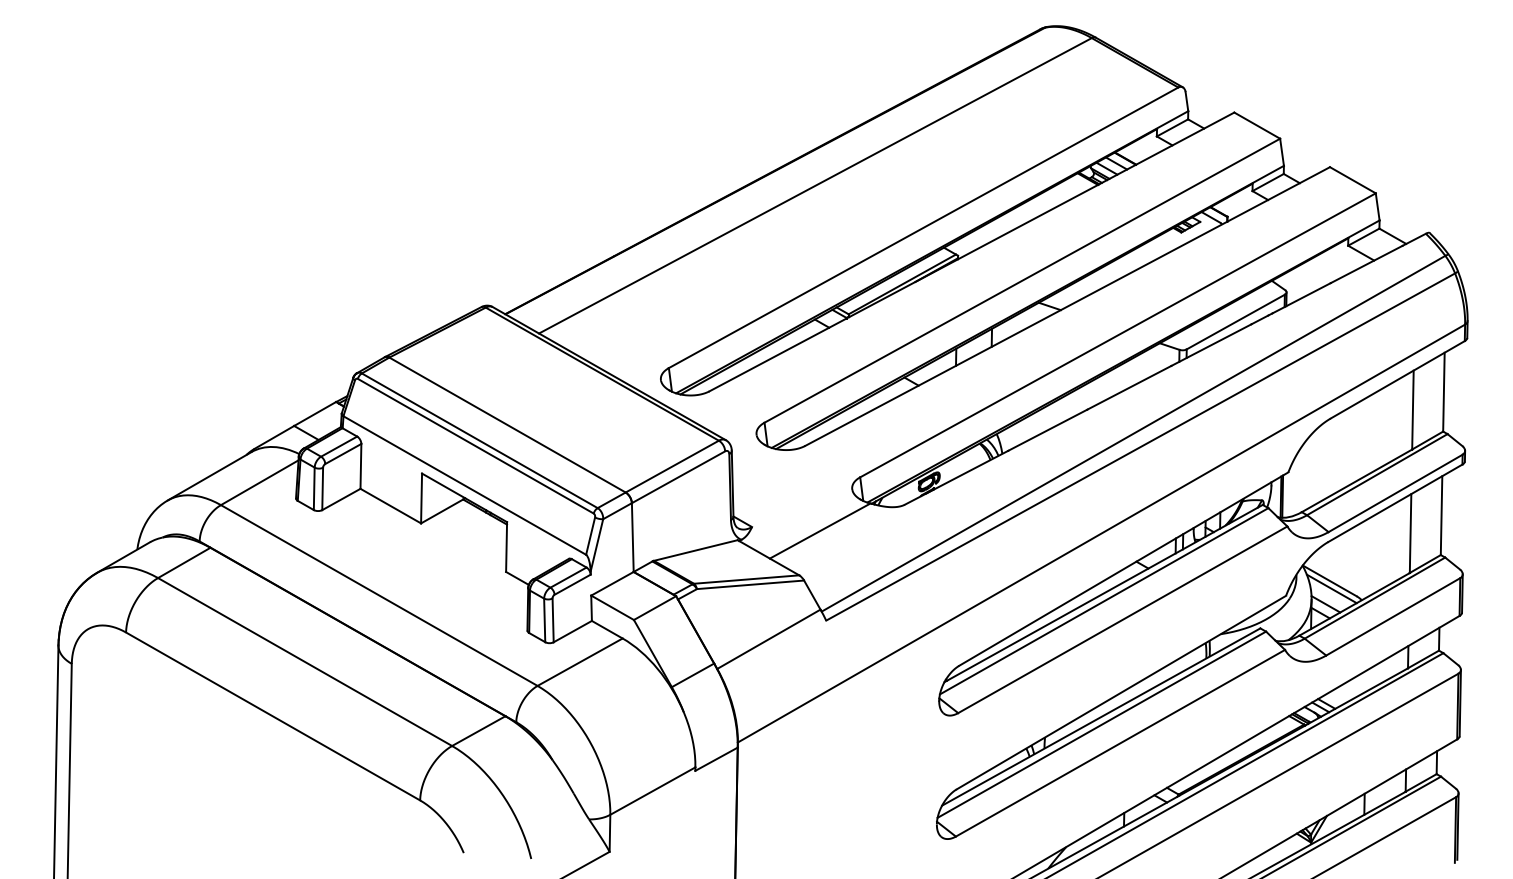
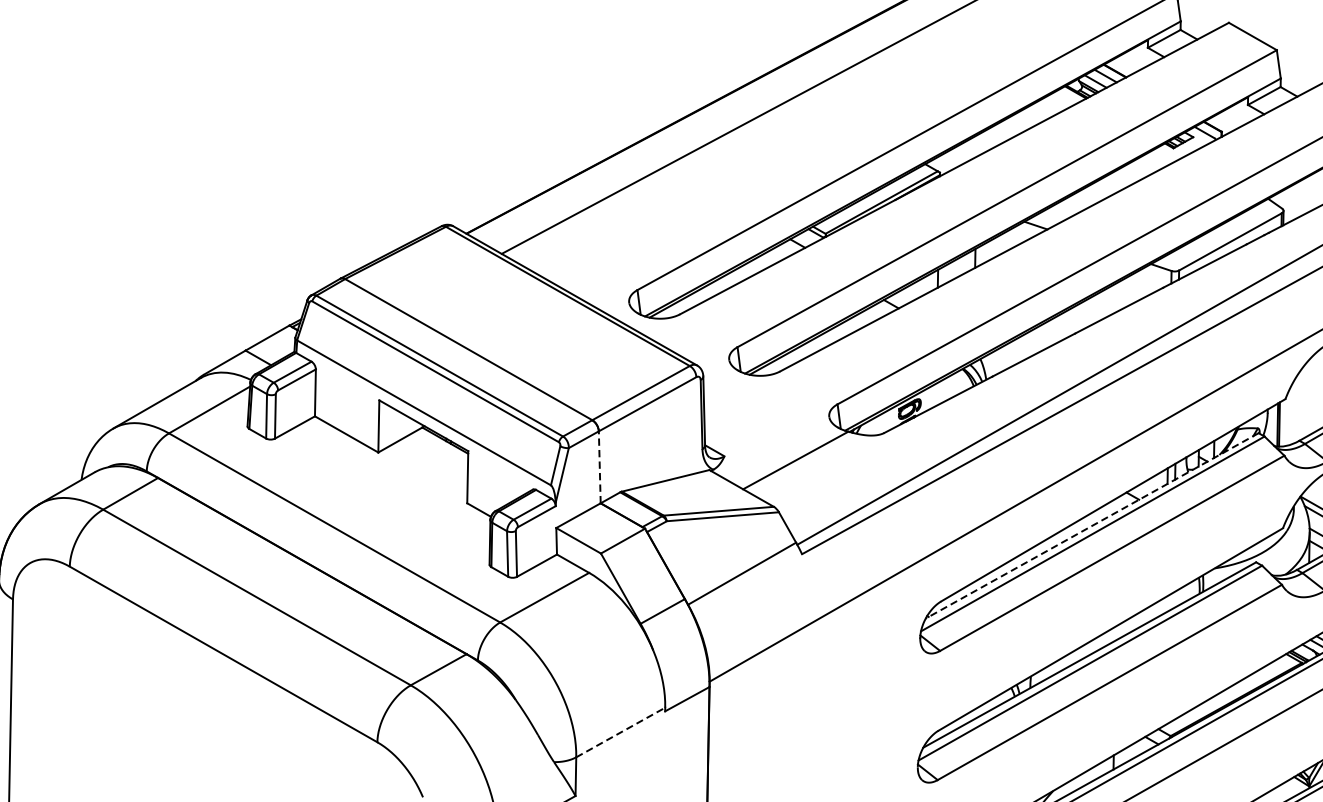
line: (632, 537) -> (599, 467), solid -> dashed
line: (1103, 593) -> (1092, 525), solid -> dashed
line: (652, 791) -> (620, 732), solid -> dashed

